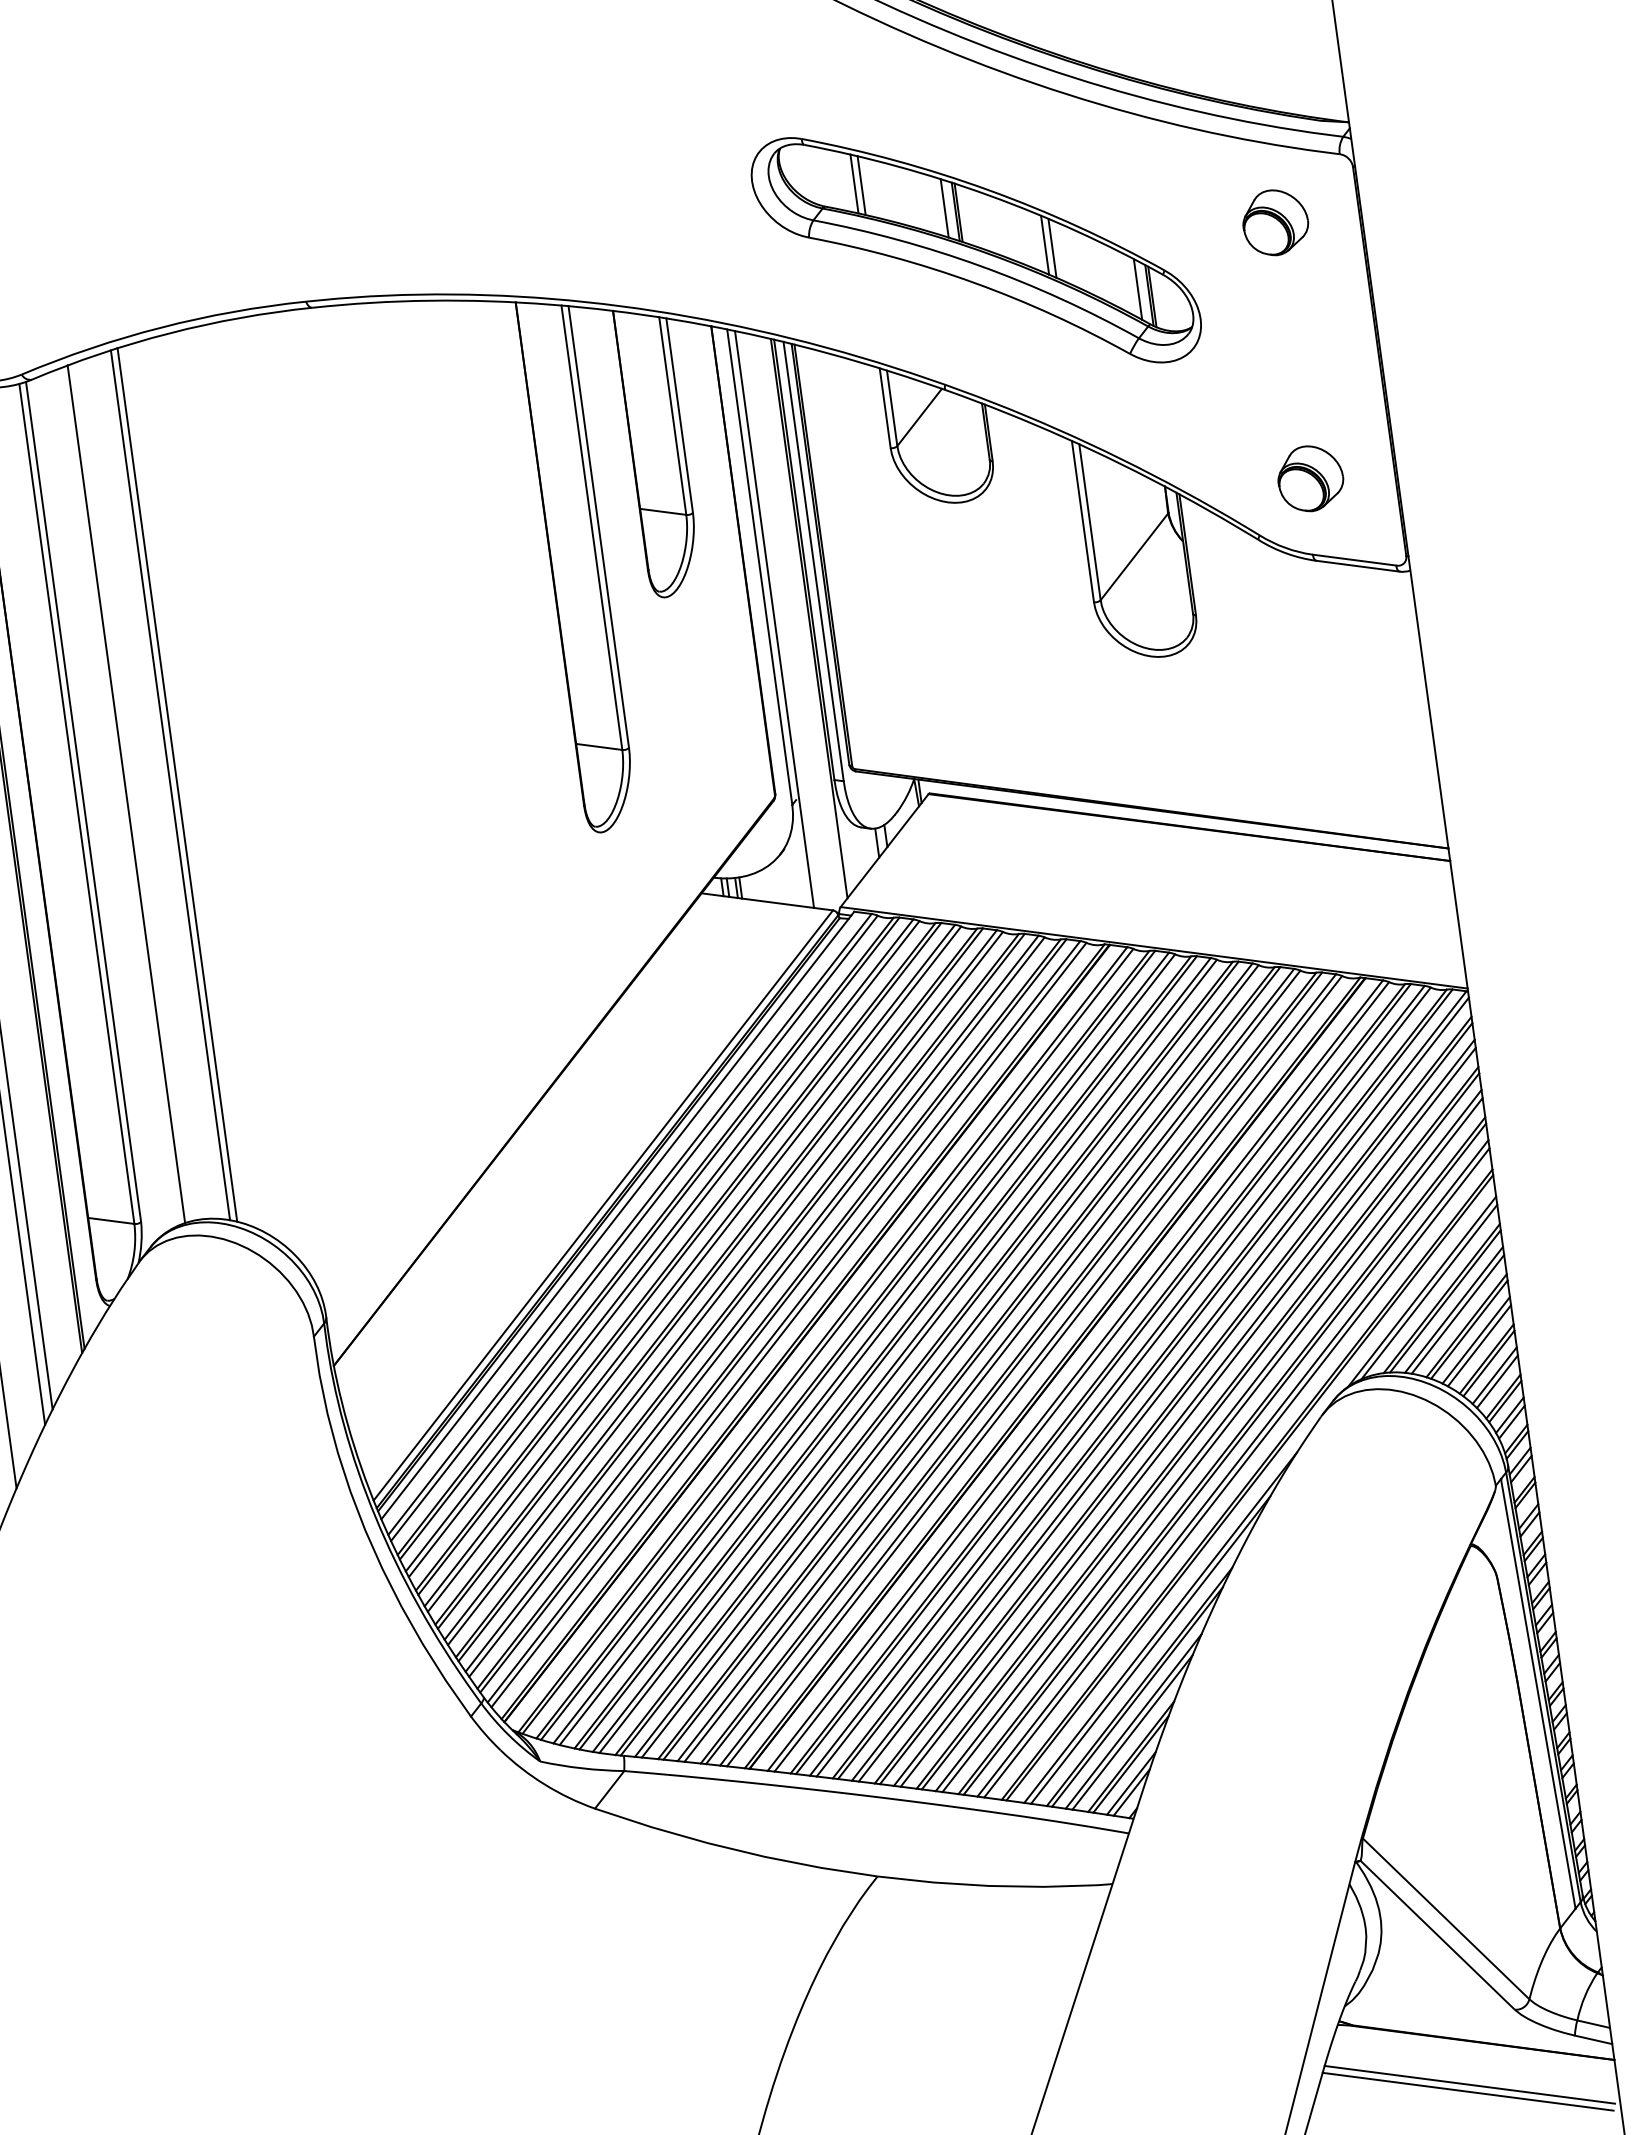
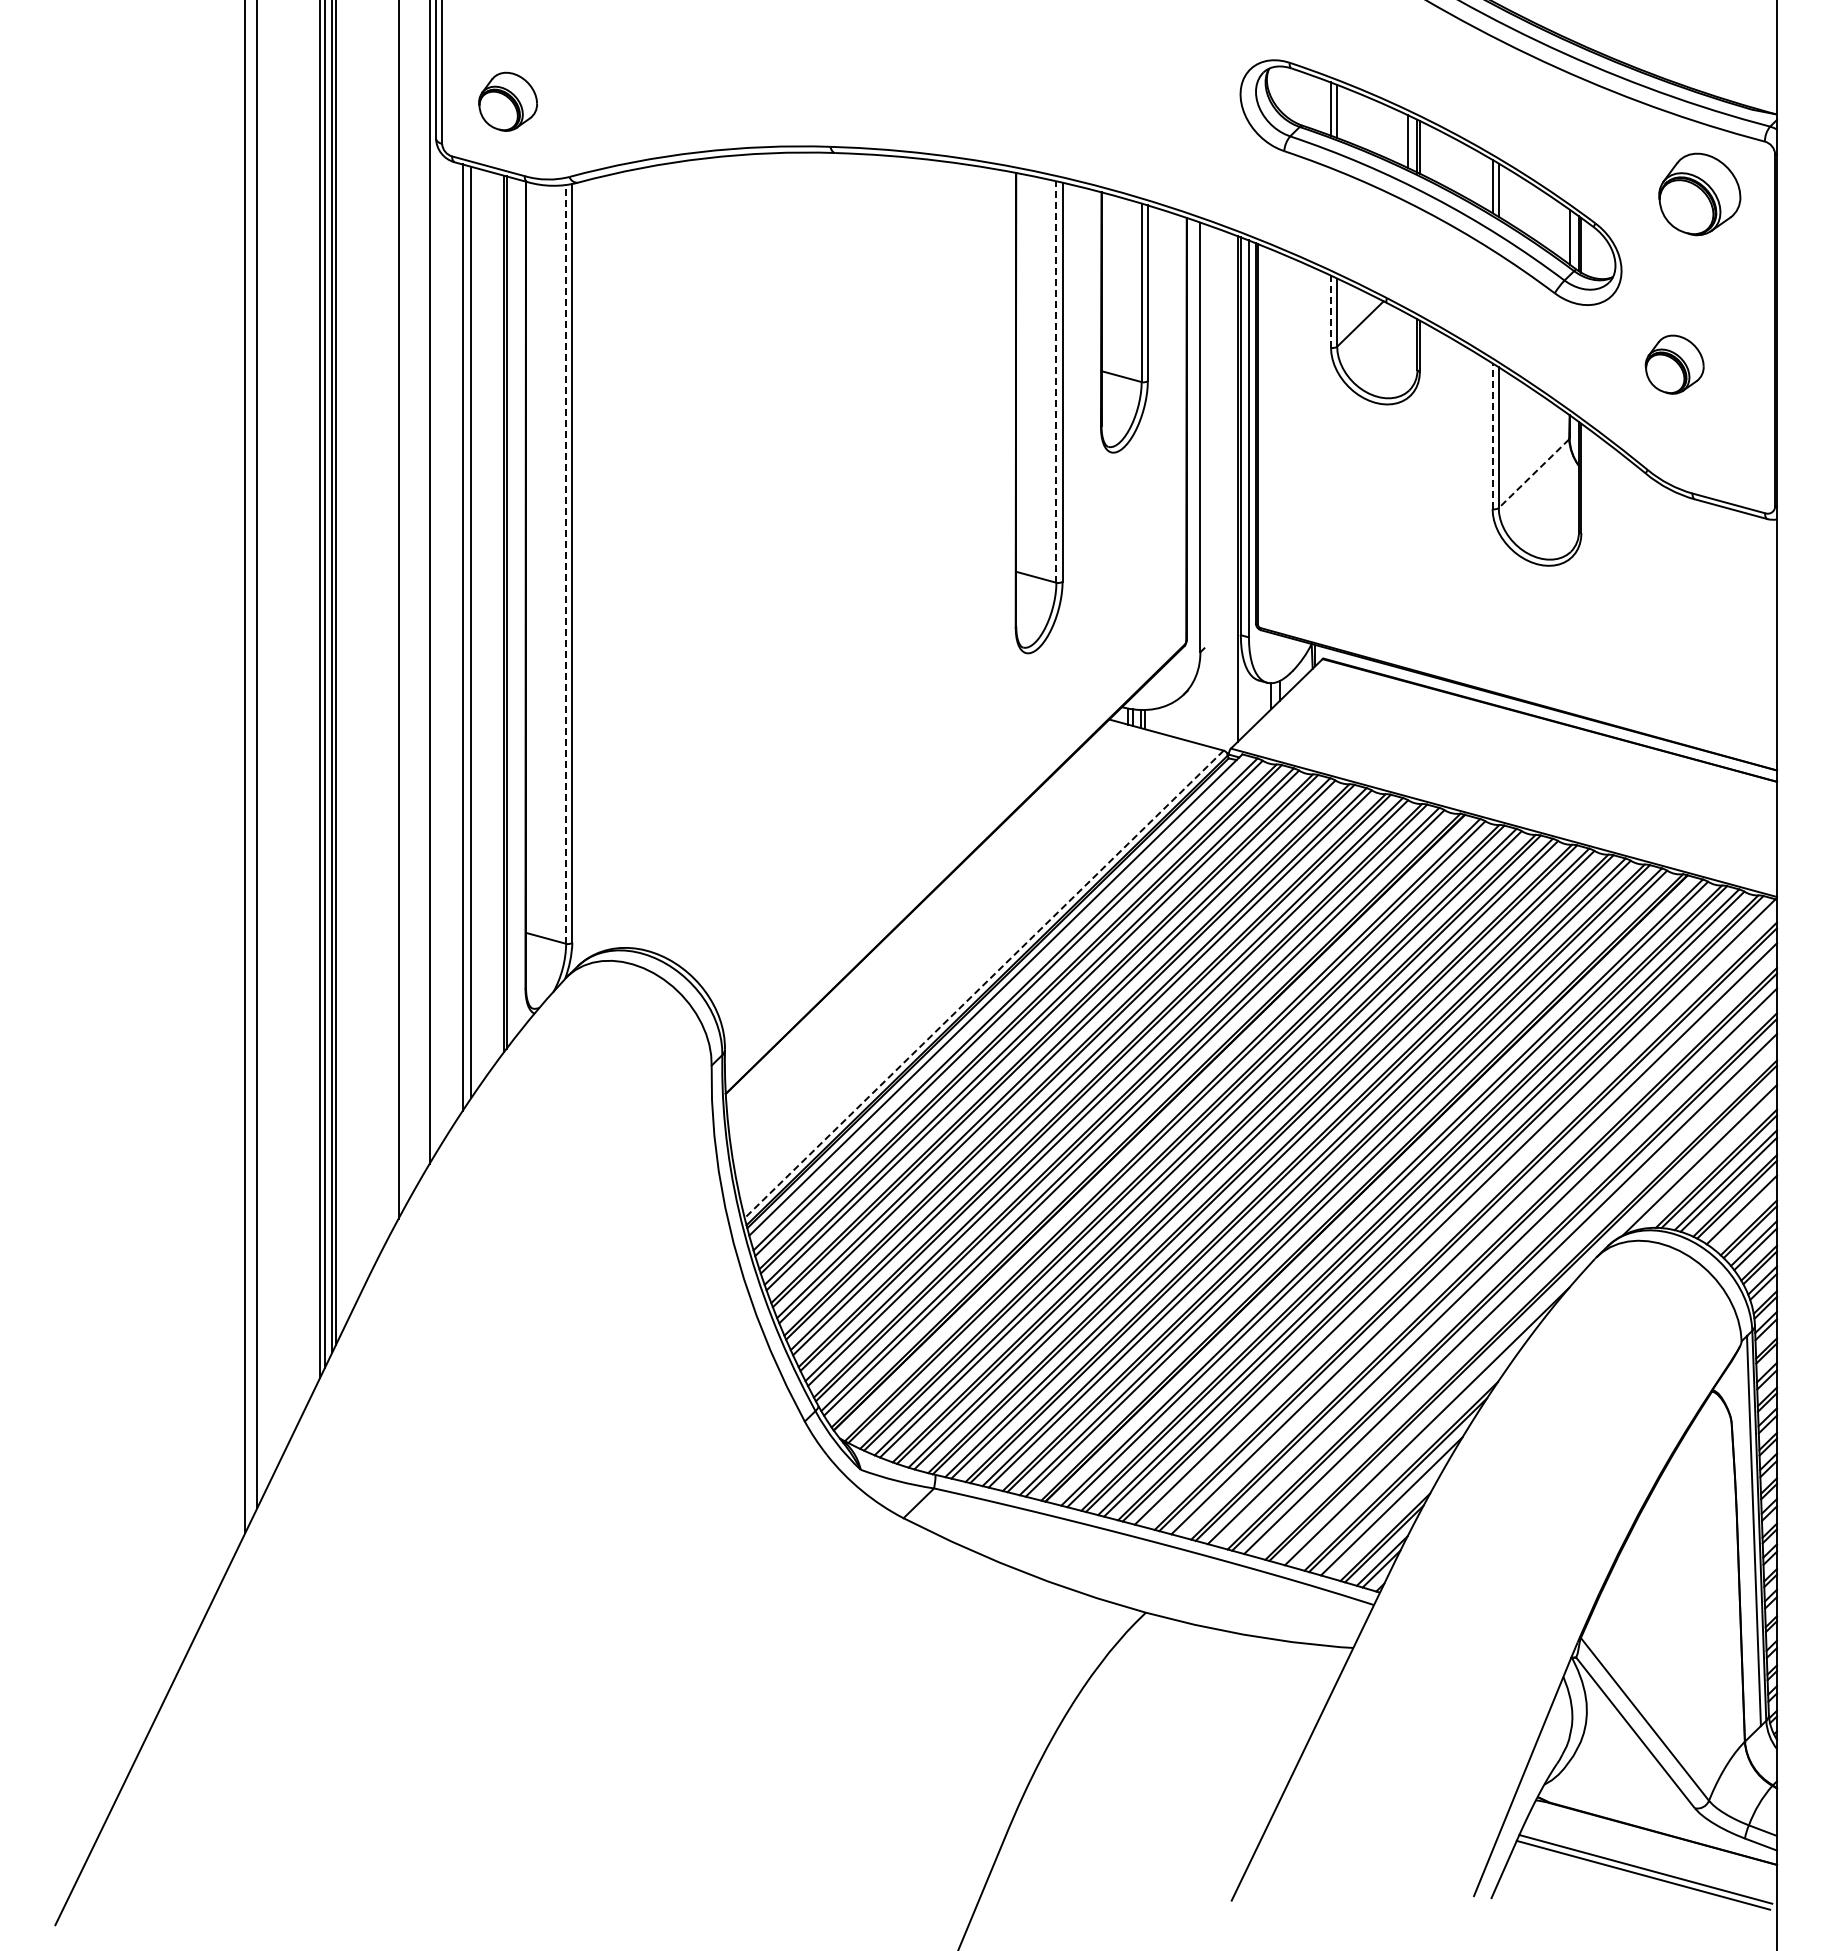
part: (1275, 222) -> (1699, 194), size x1.4
line: (885, 407) -> (1331, 311), solid -> dashed
part: (1310, 478) -> (1674, 364), moved
line: (1082, 521) -> (1492, 436), solid -> dashed
line: (592, 528) -> (1056, 382), solid -> dashed
line: (1134, 557) -> (1533, 474), solid -> dashed
line: (774, 619) -> (1207, 485), removed
line: (177, 784) -> (657, 559), removed
line: (170, 785) -> (651, 559), removed
line: (126, 793) -> (611, 561), removed
line: (77, 802) -> (566, 563), solid -> dashed
line: (603, 1205) -> (984, 984), solid -> dashed
line: (1429, 1292) -> (1706, 1161), removed
line: (1479, 1346) -> (1744, 1215), removed
line: (1163, 1389) -> (1458, 1215), removed
line: (1188, 1416) -> (1477, 1242), removed
line: (1212, 1444) -> (1495, 1270), removed
line: (1236, 1472) -> (1513, 1298), removed
line: (1150, 1649) -> (1415, 1444), removed
line: (1132, 1731) -> (1389, 1515), removed

